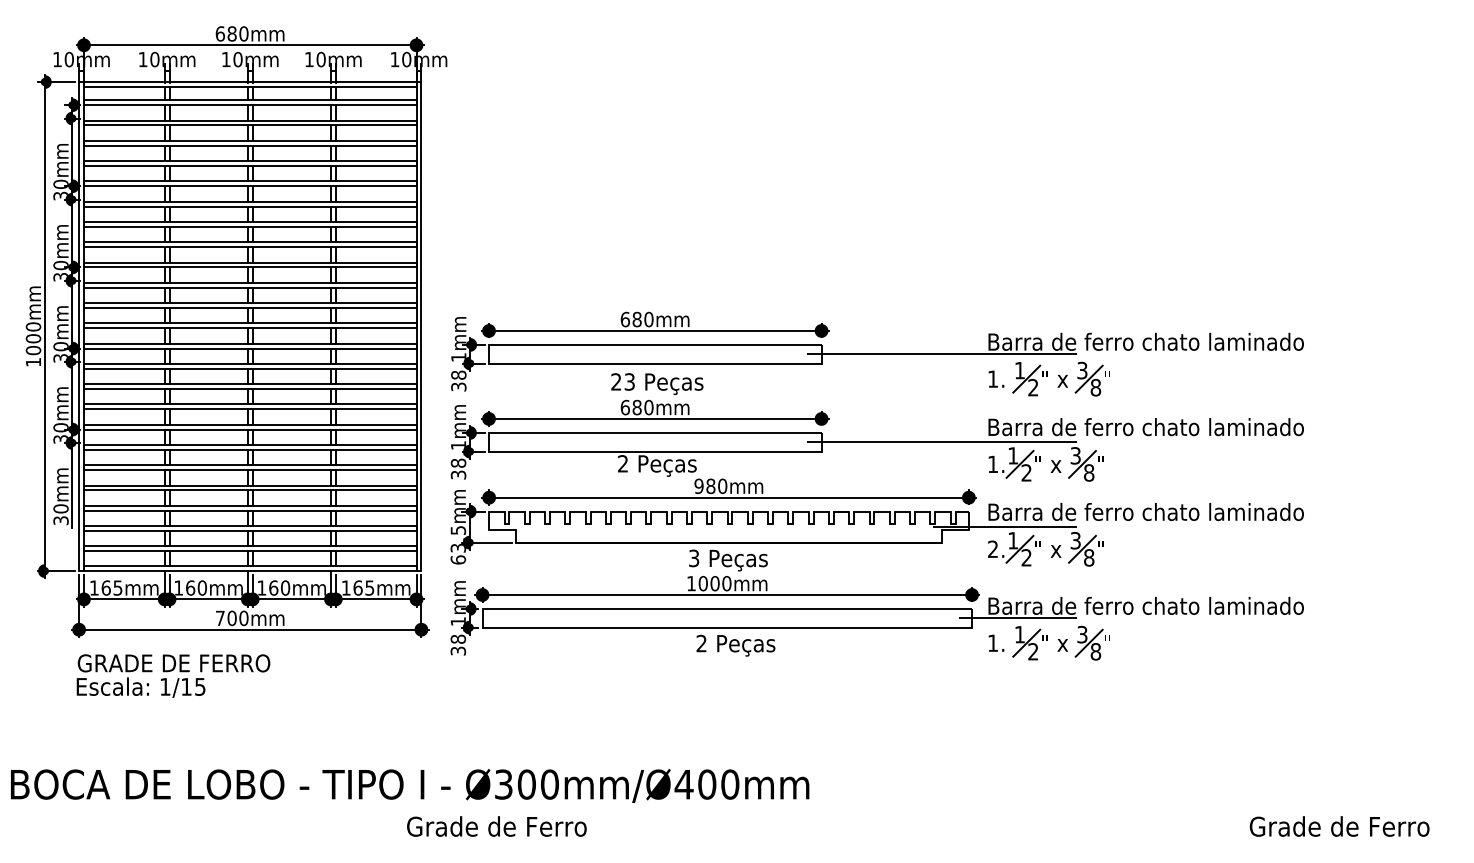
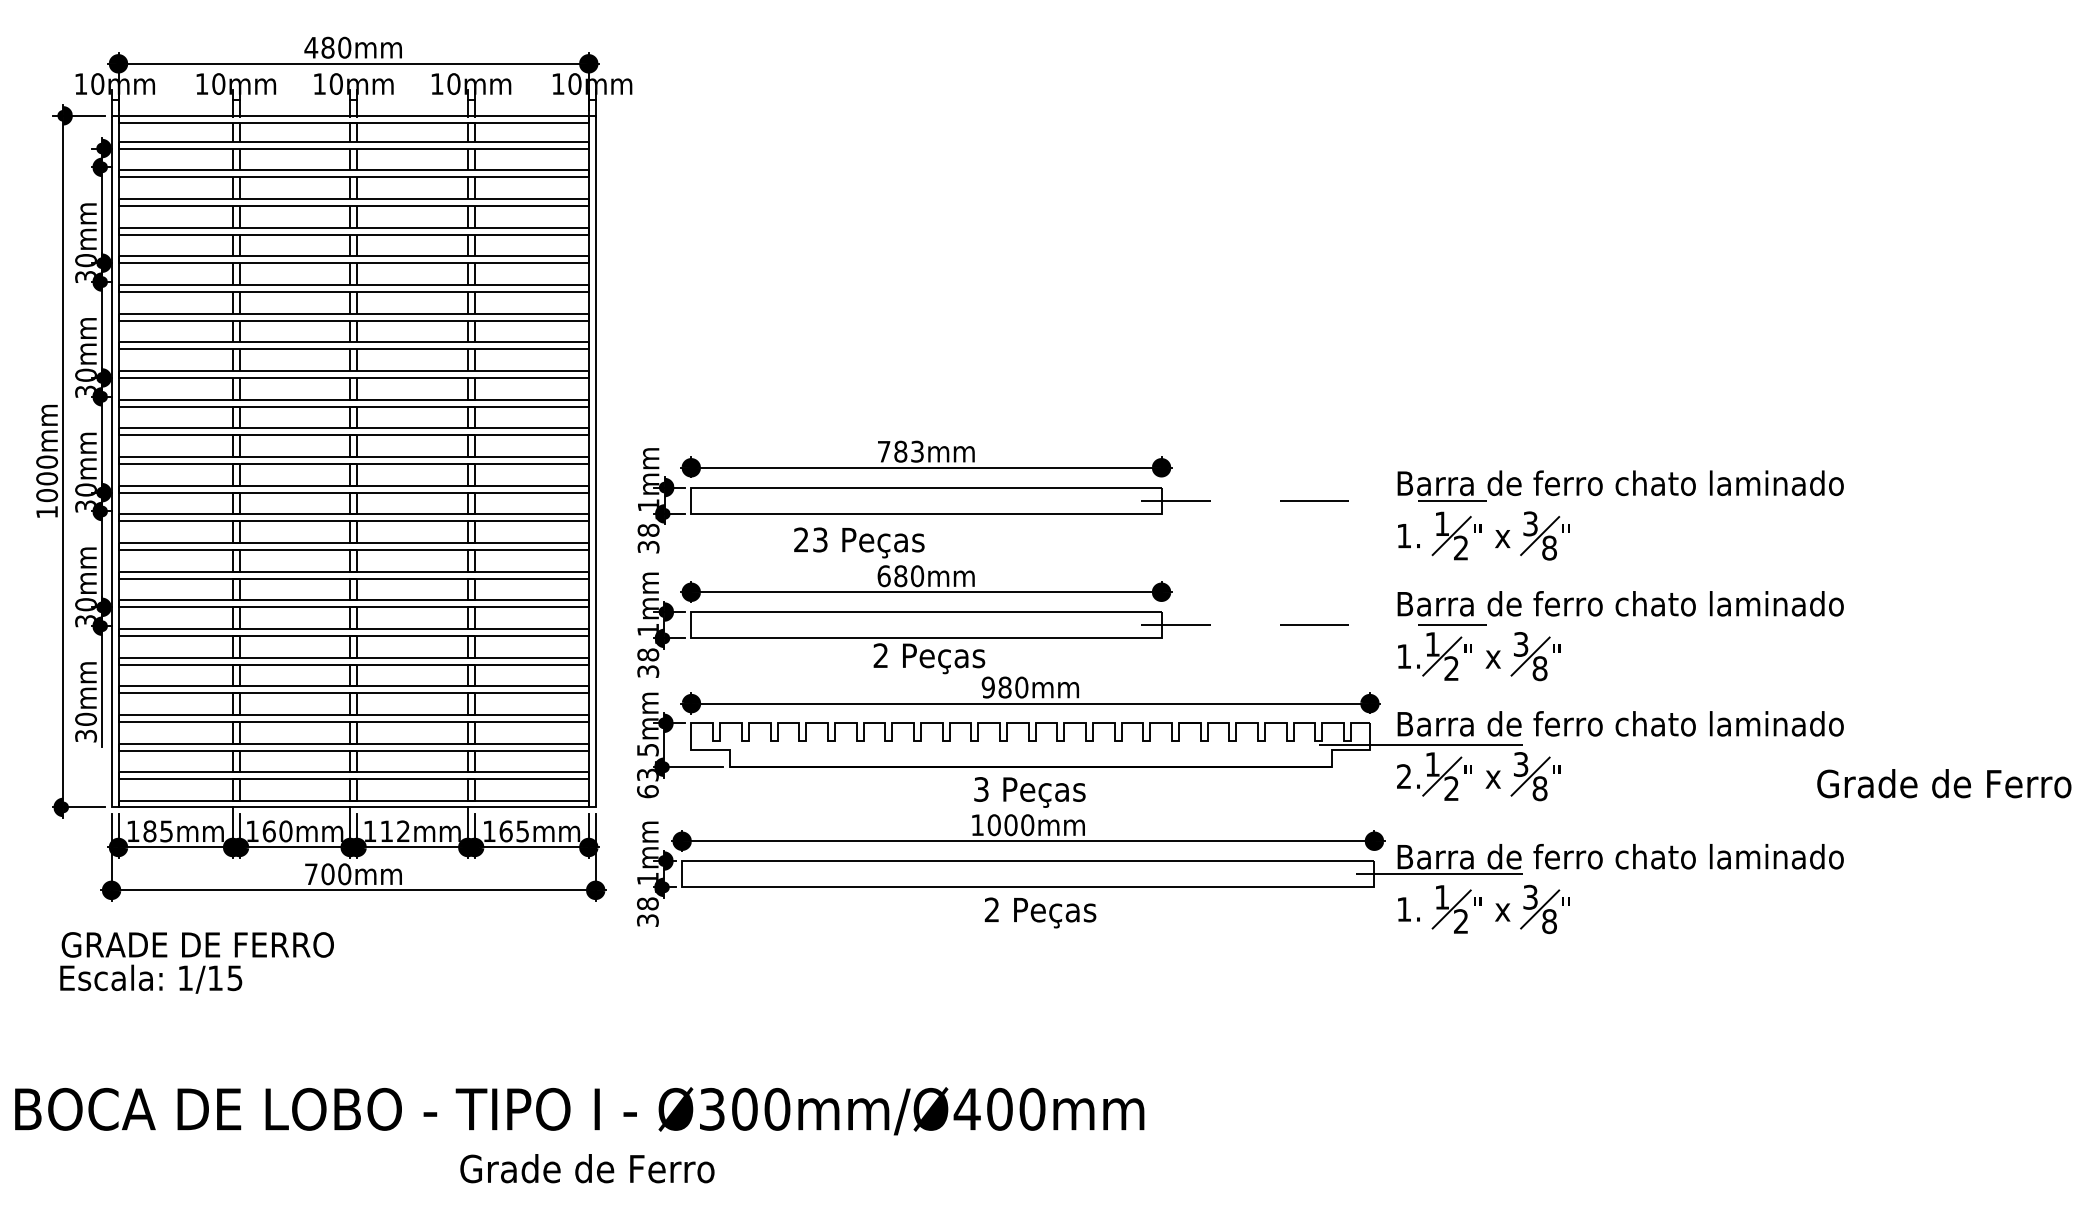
text: (220, 33) -> (311, 47), 680mm -> 480mm
text: (636, 319) -> (900, 451), 680mm -> 783mm
line: (942, 354) -> (1332, 500), solid -> dashed
text: (657, 383) -> (859, 542), moved
line: (942, 442) -> (1332, 625), solid -> dashed
text: (105, 588) -> (149, 831), 165mm -> 185mm
text: (279, 588) -> (395, 831), 160mm -> 112mm
text: (173, 675) -> (196, 962), moved
text: (496, 826) -> (587, 1168), moved
text: (1339, 826) -> (1944, 783), moved

